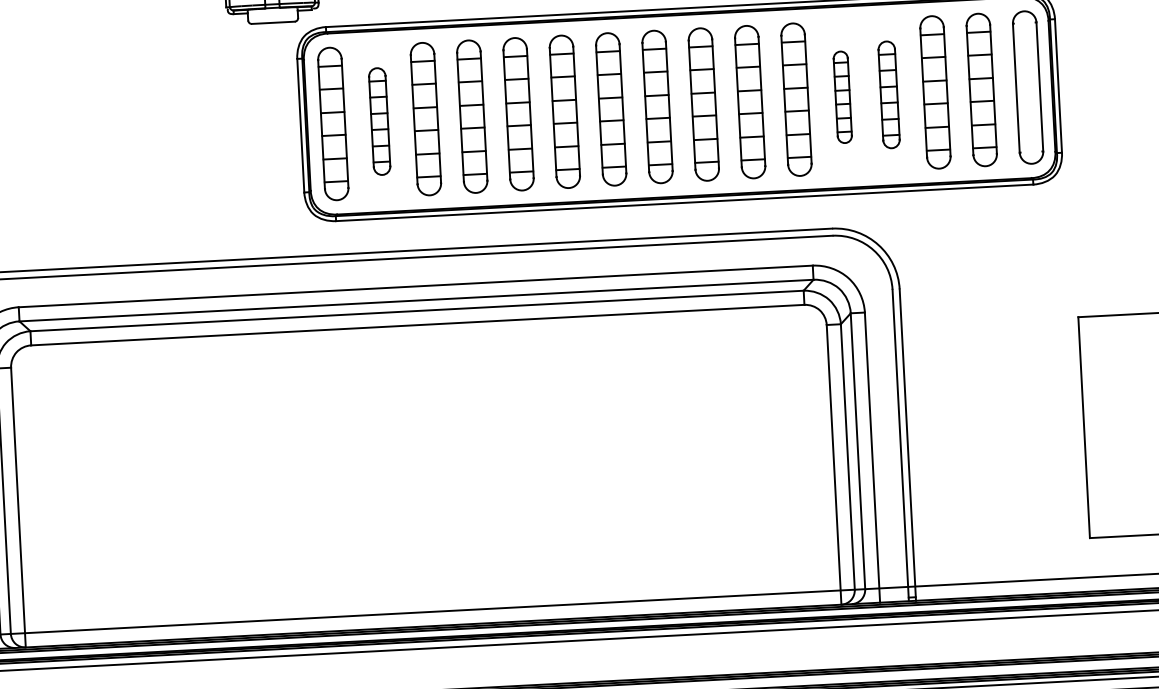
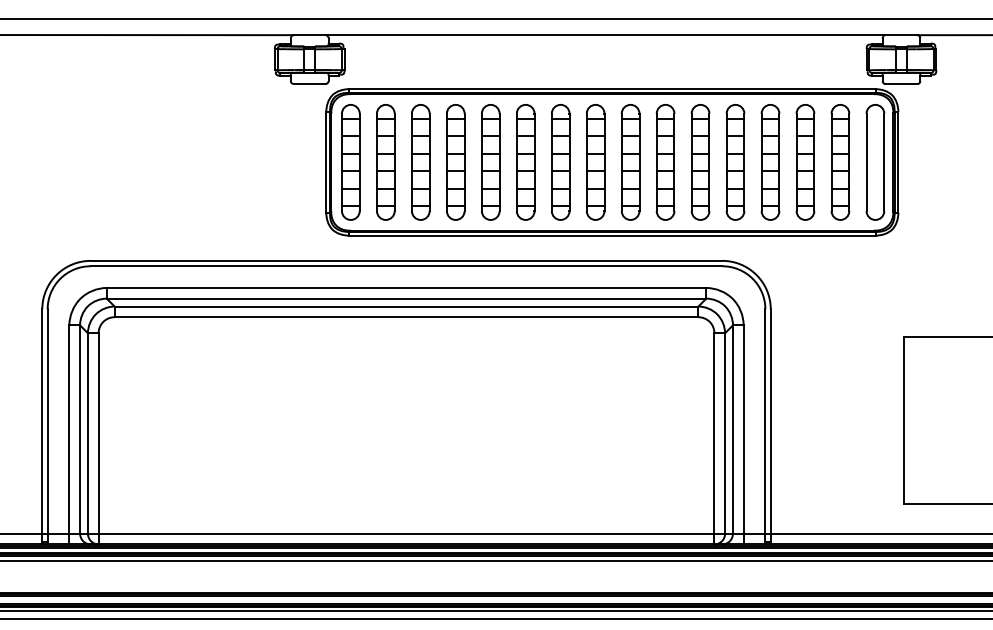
part: (889, 94) -> (770, 162), size x1.43
part: (842, 97) -> (735, 162), size x1.67
part: (379, 121) -> (385, 162), size x1.43

